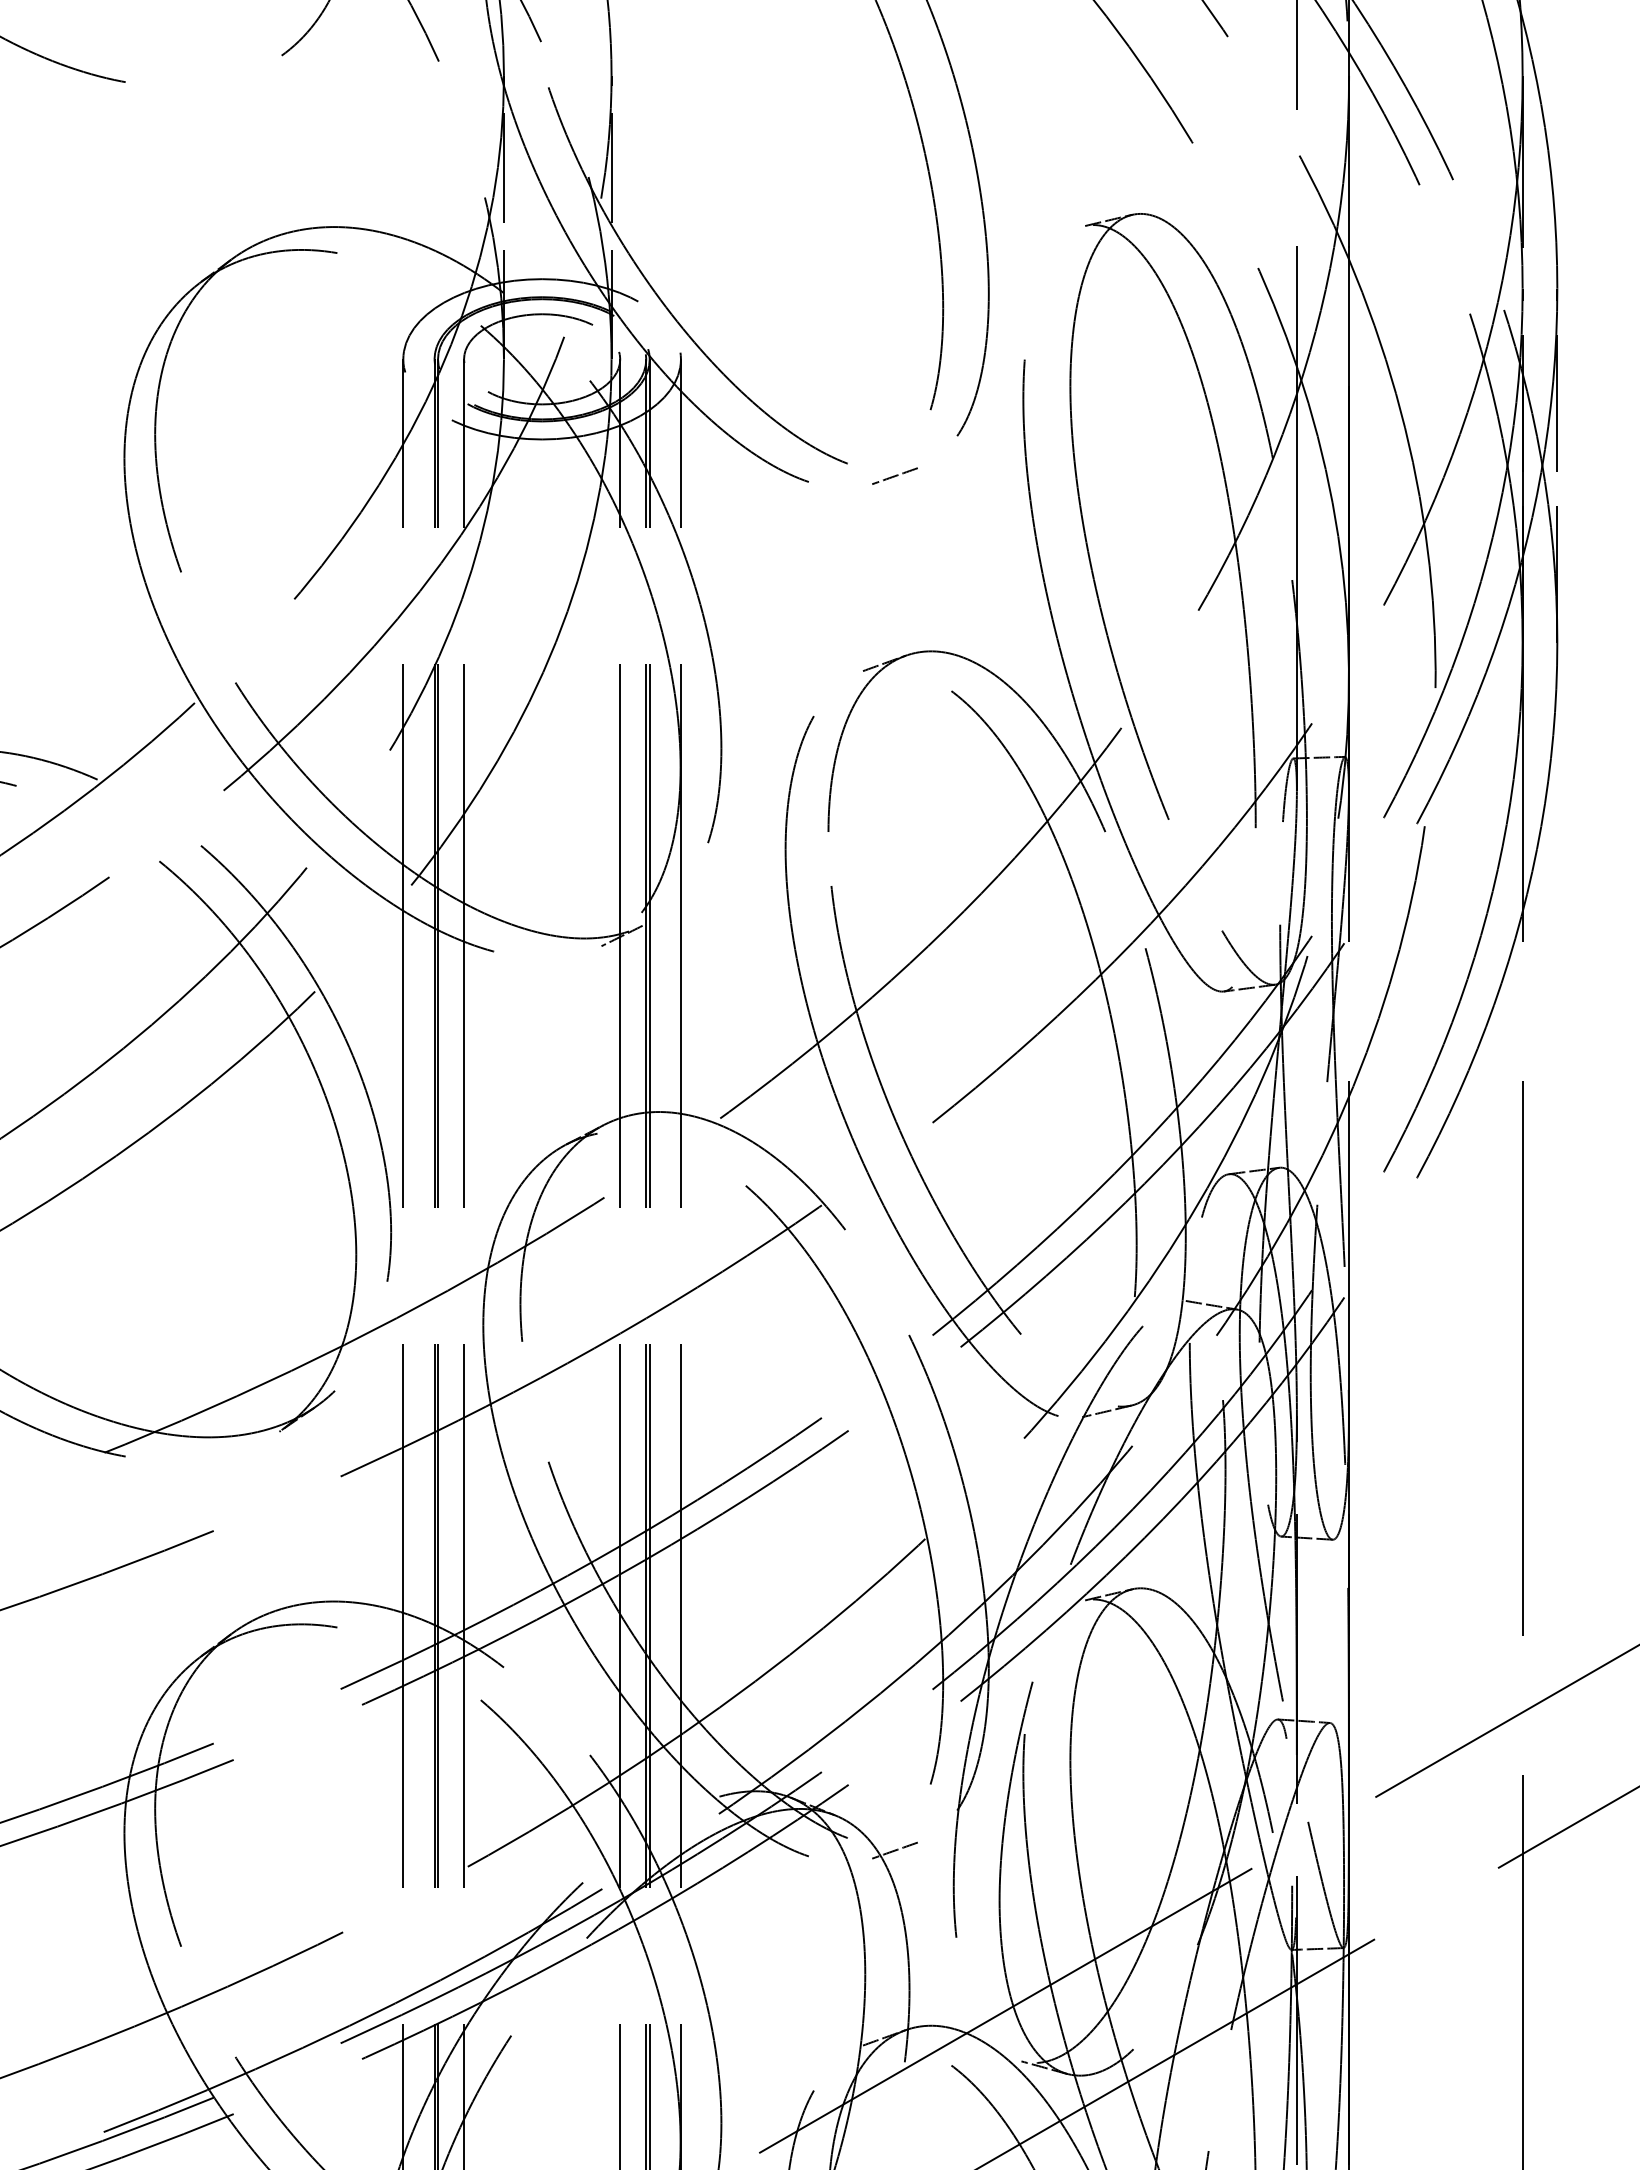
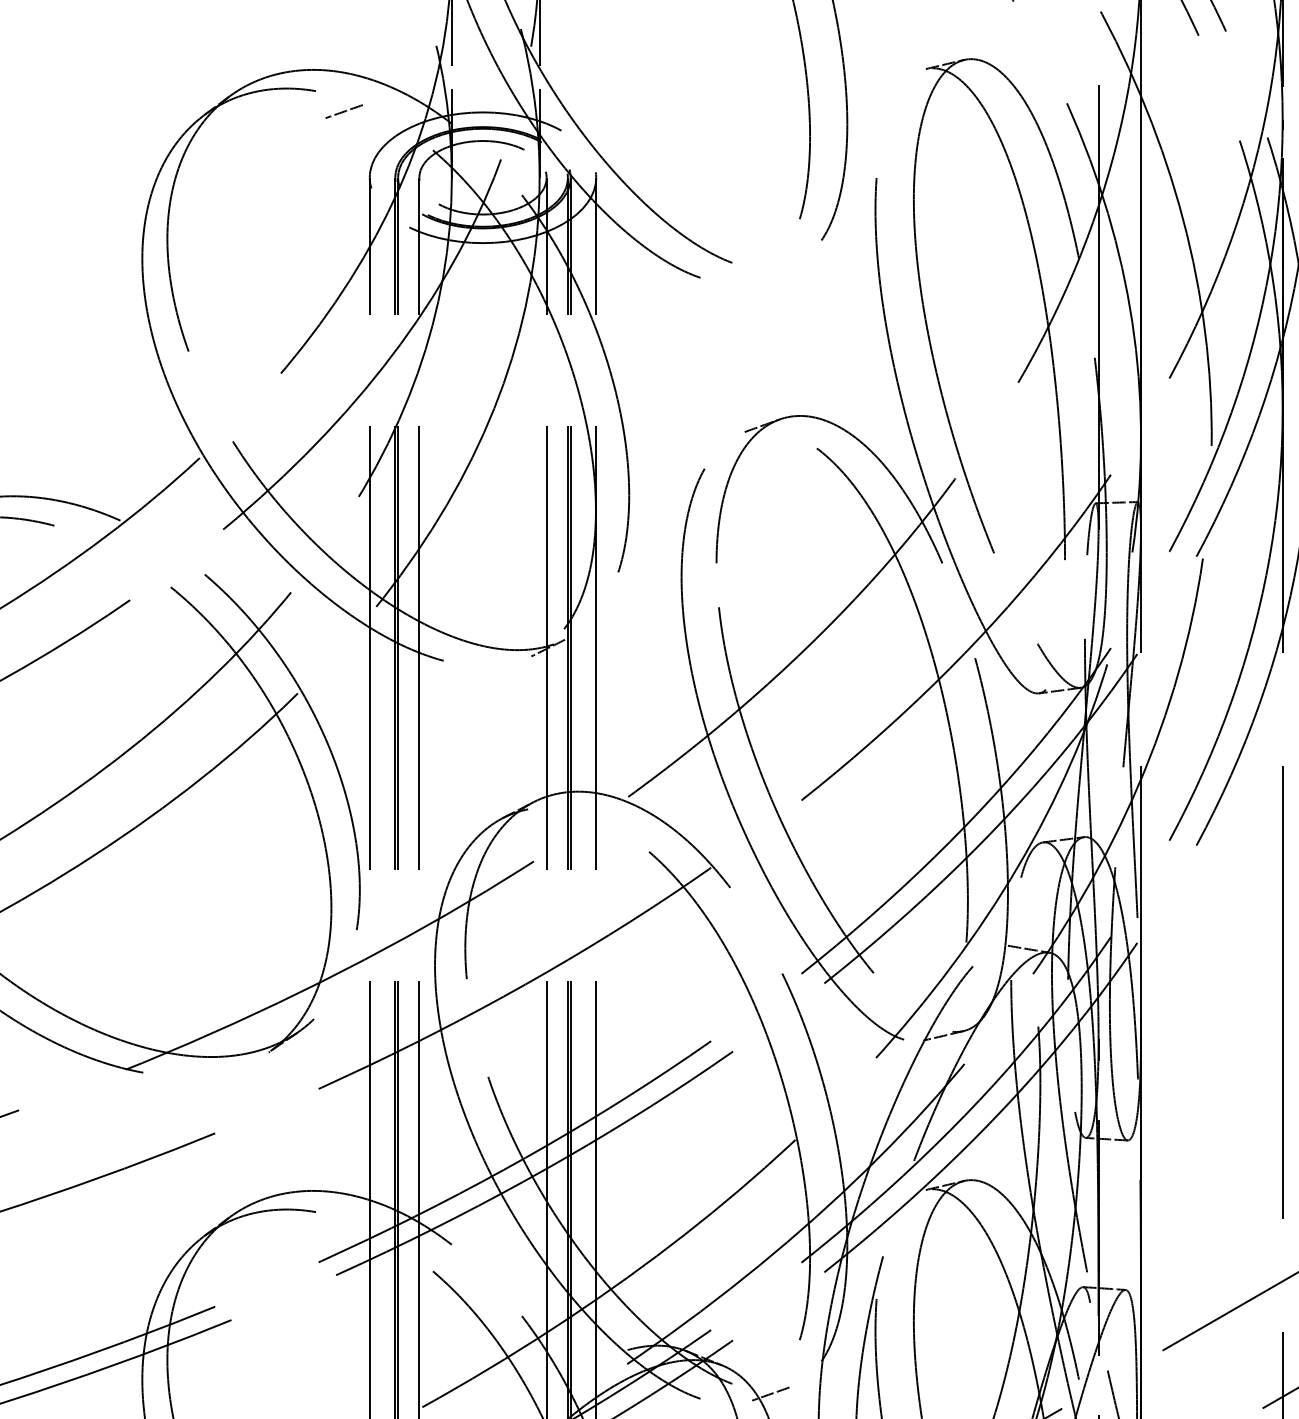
line: (894, 475) -> (343, 111), moved

